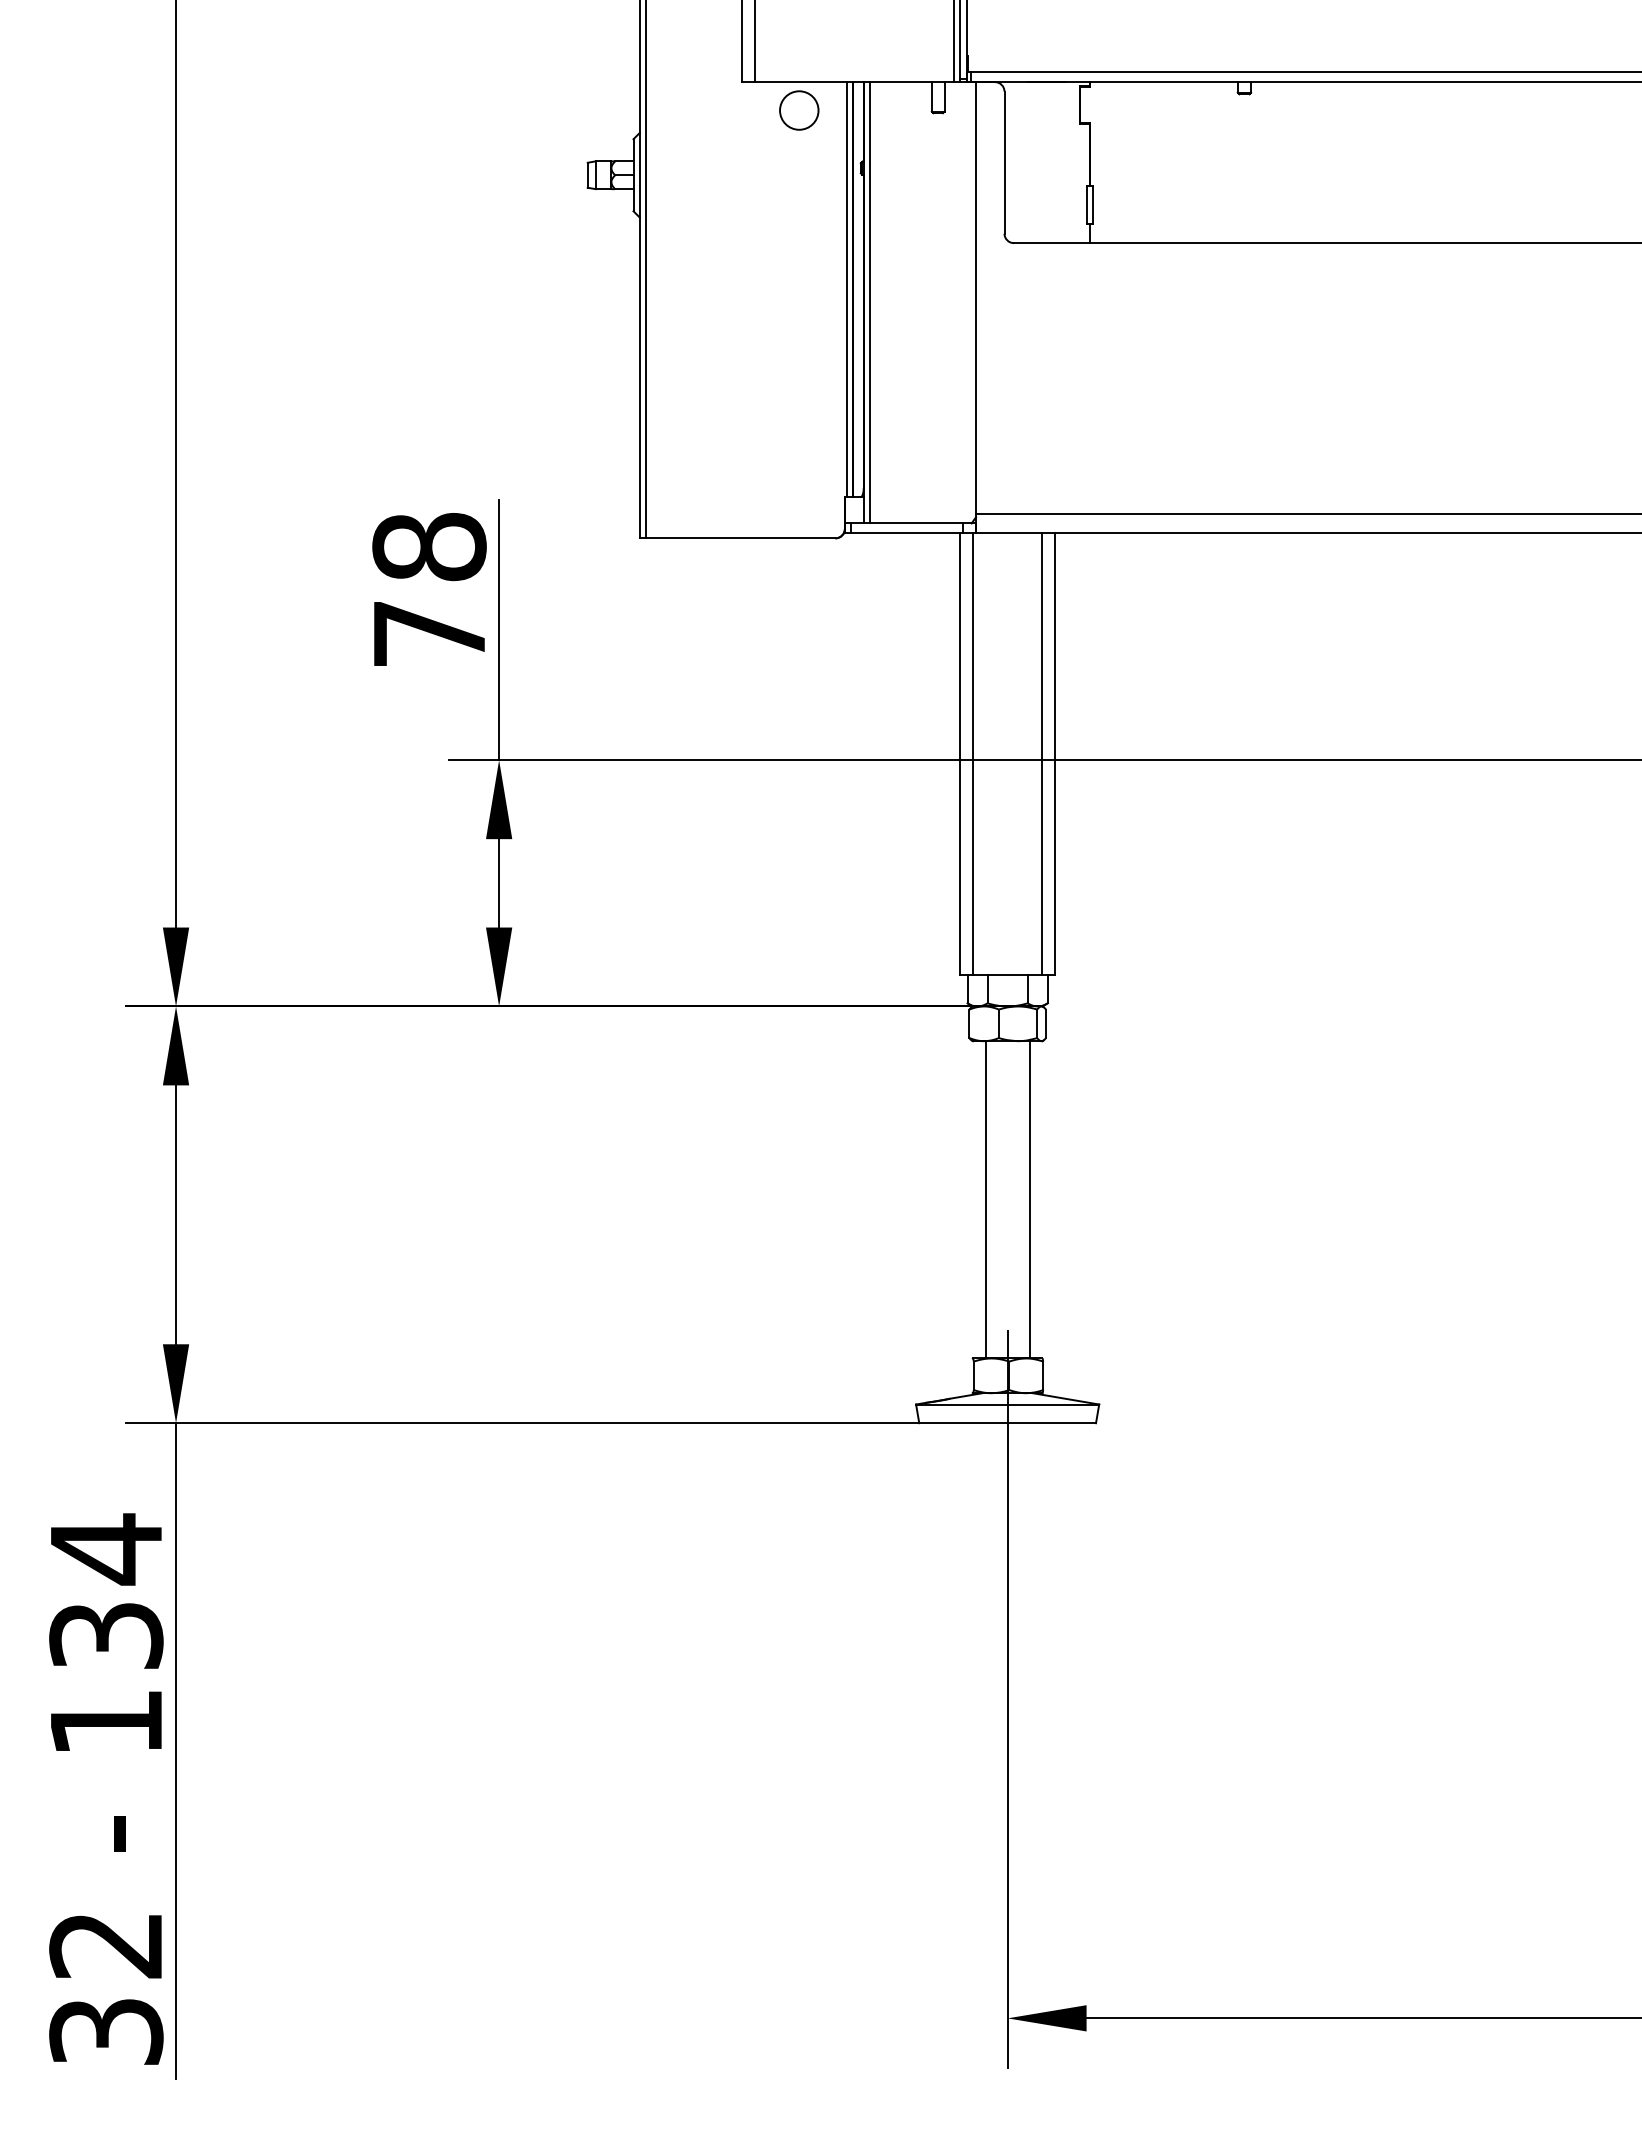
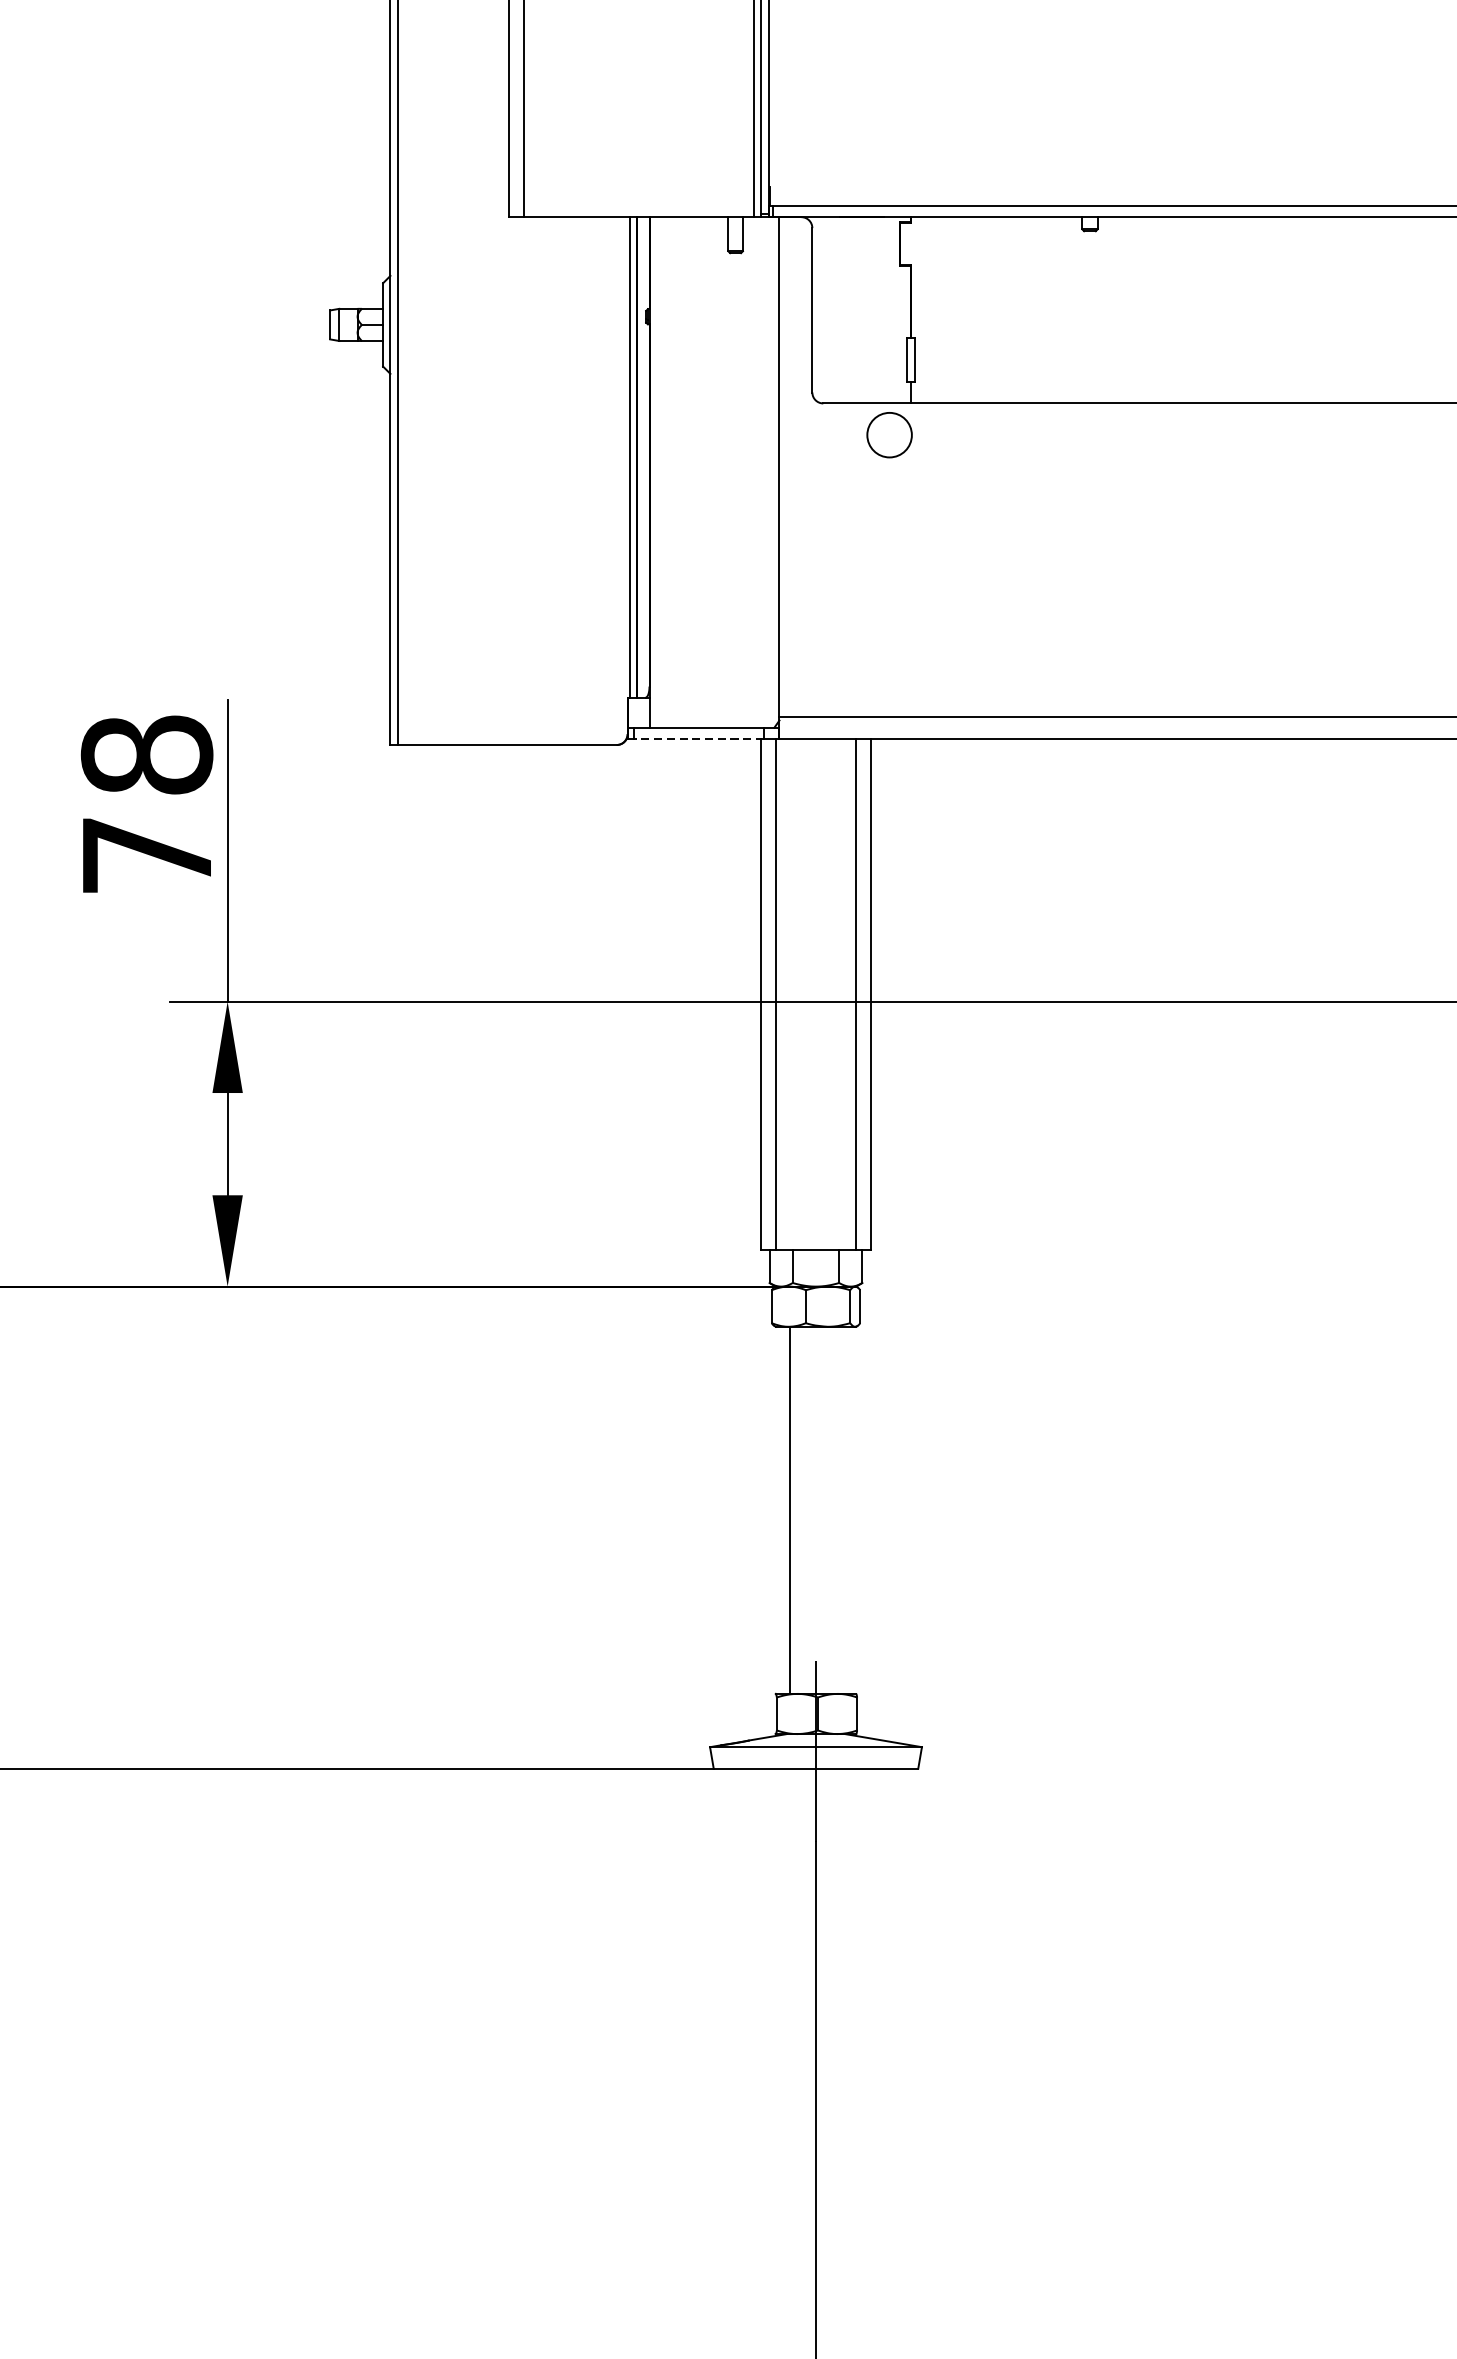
circle: (799, 110) -> (889, 435), moved
line: (869, 302) -> (656, 472), removed
line: (906, 532) -> (698, 738), solid -> dashed
line: (1029, 1199) -> (841, 1509), removed

